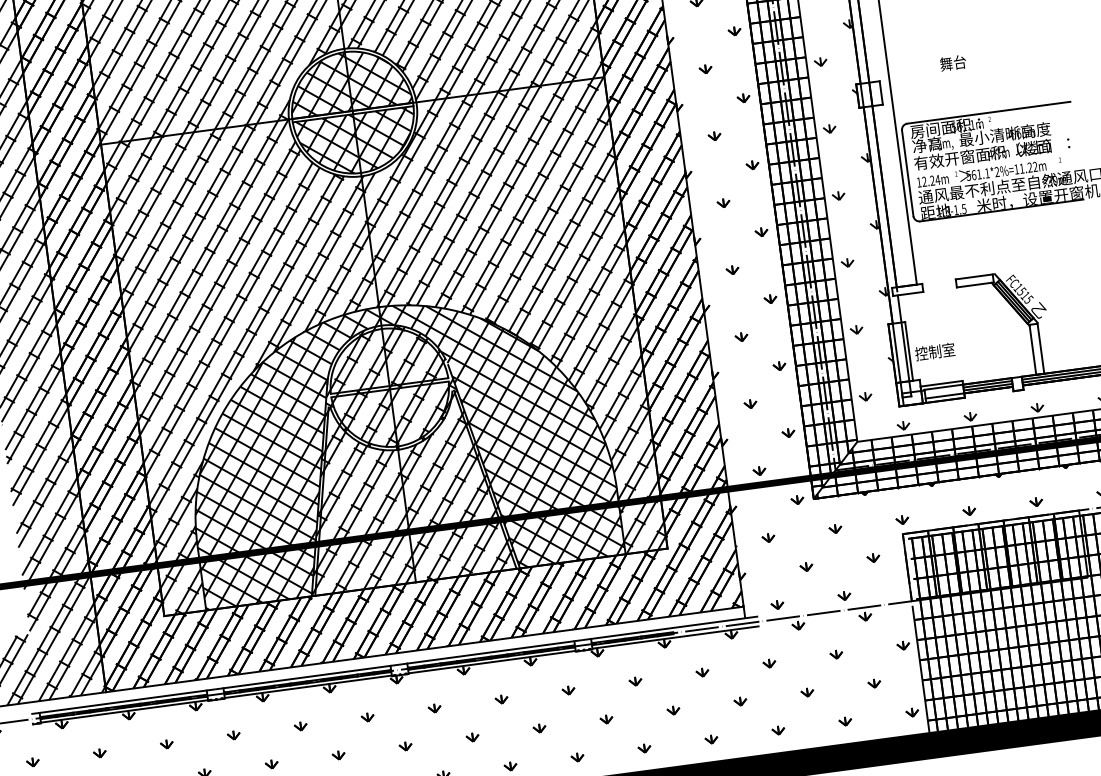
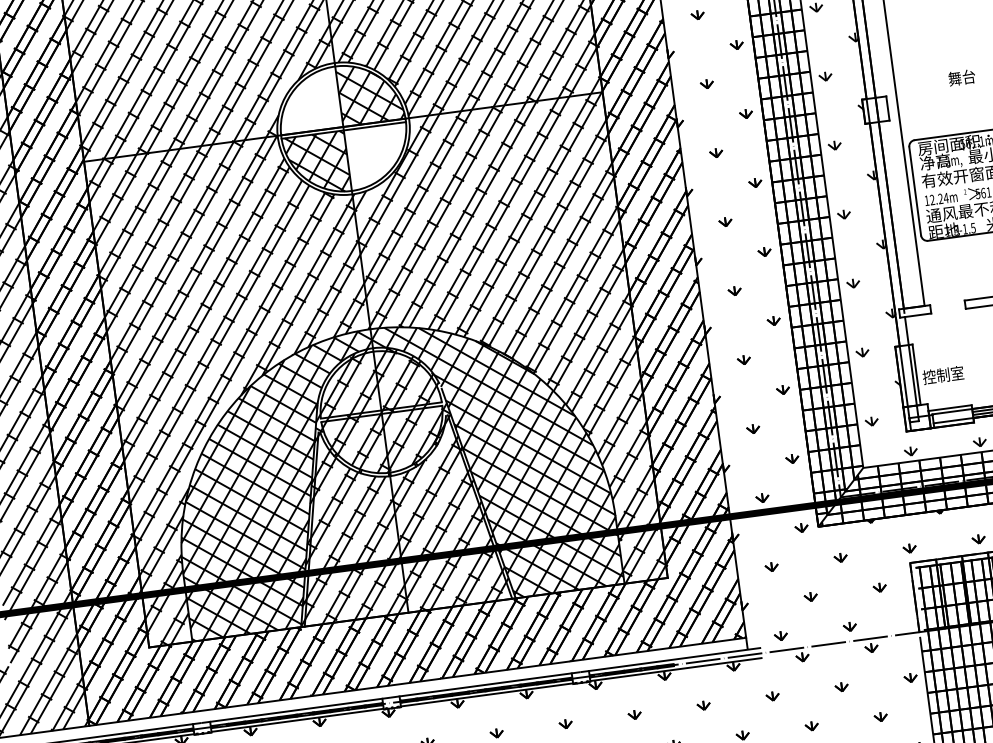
hatch: (321, 84) -> (311, 99), removed
hatch: (383, 138) -> (375, 155), removed

